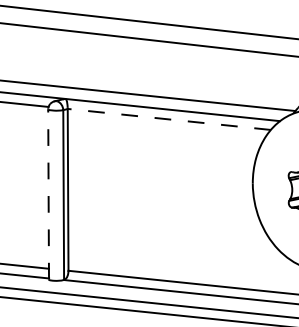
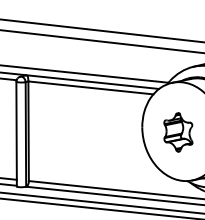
line: (168, 118) -> (90, 87), dashed -> solid
line: (48, 193) -> (16, 133), dashed -> solid

